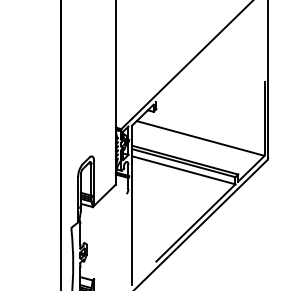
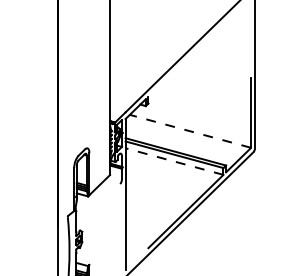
line: (200, 138) -> (190, 131), solid -> dashed
line: (183, 170) -> (174, 161), solid -> dashed

